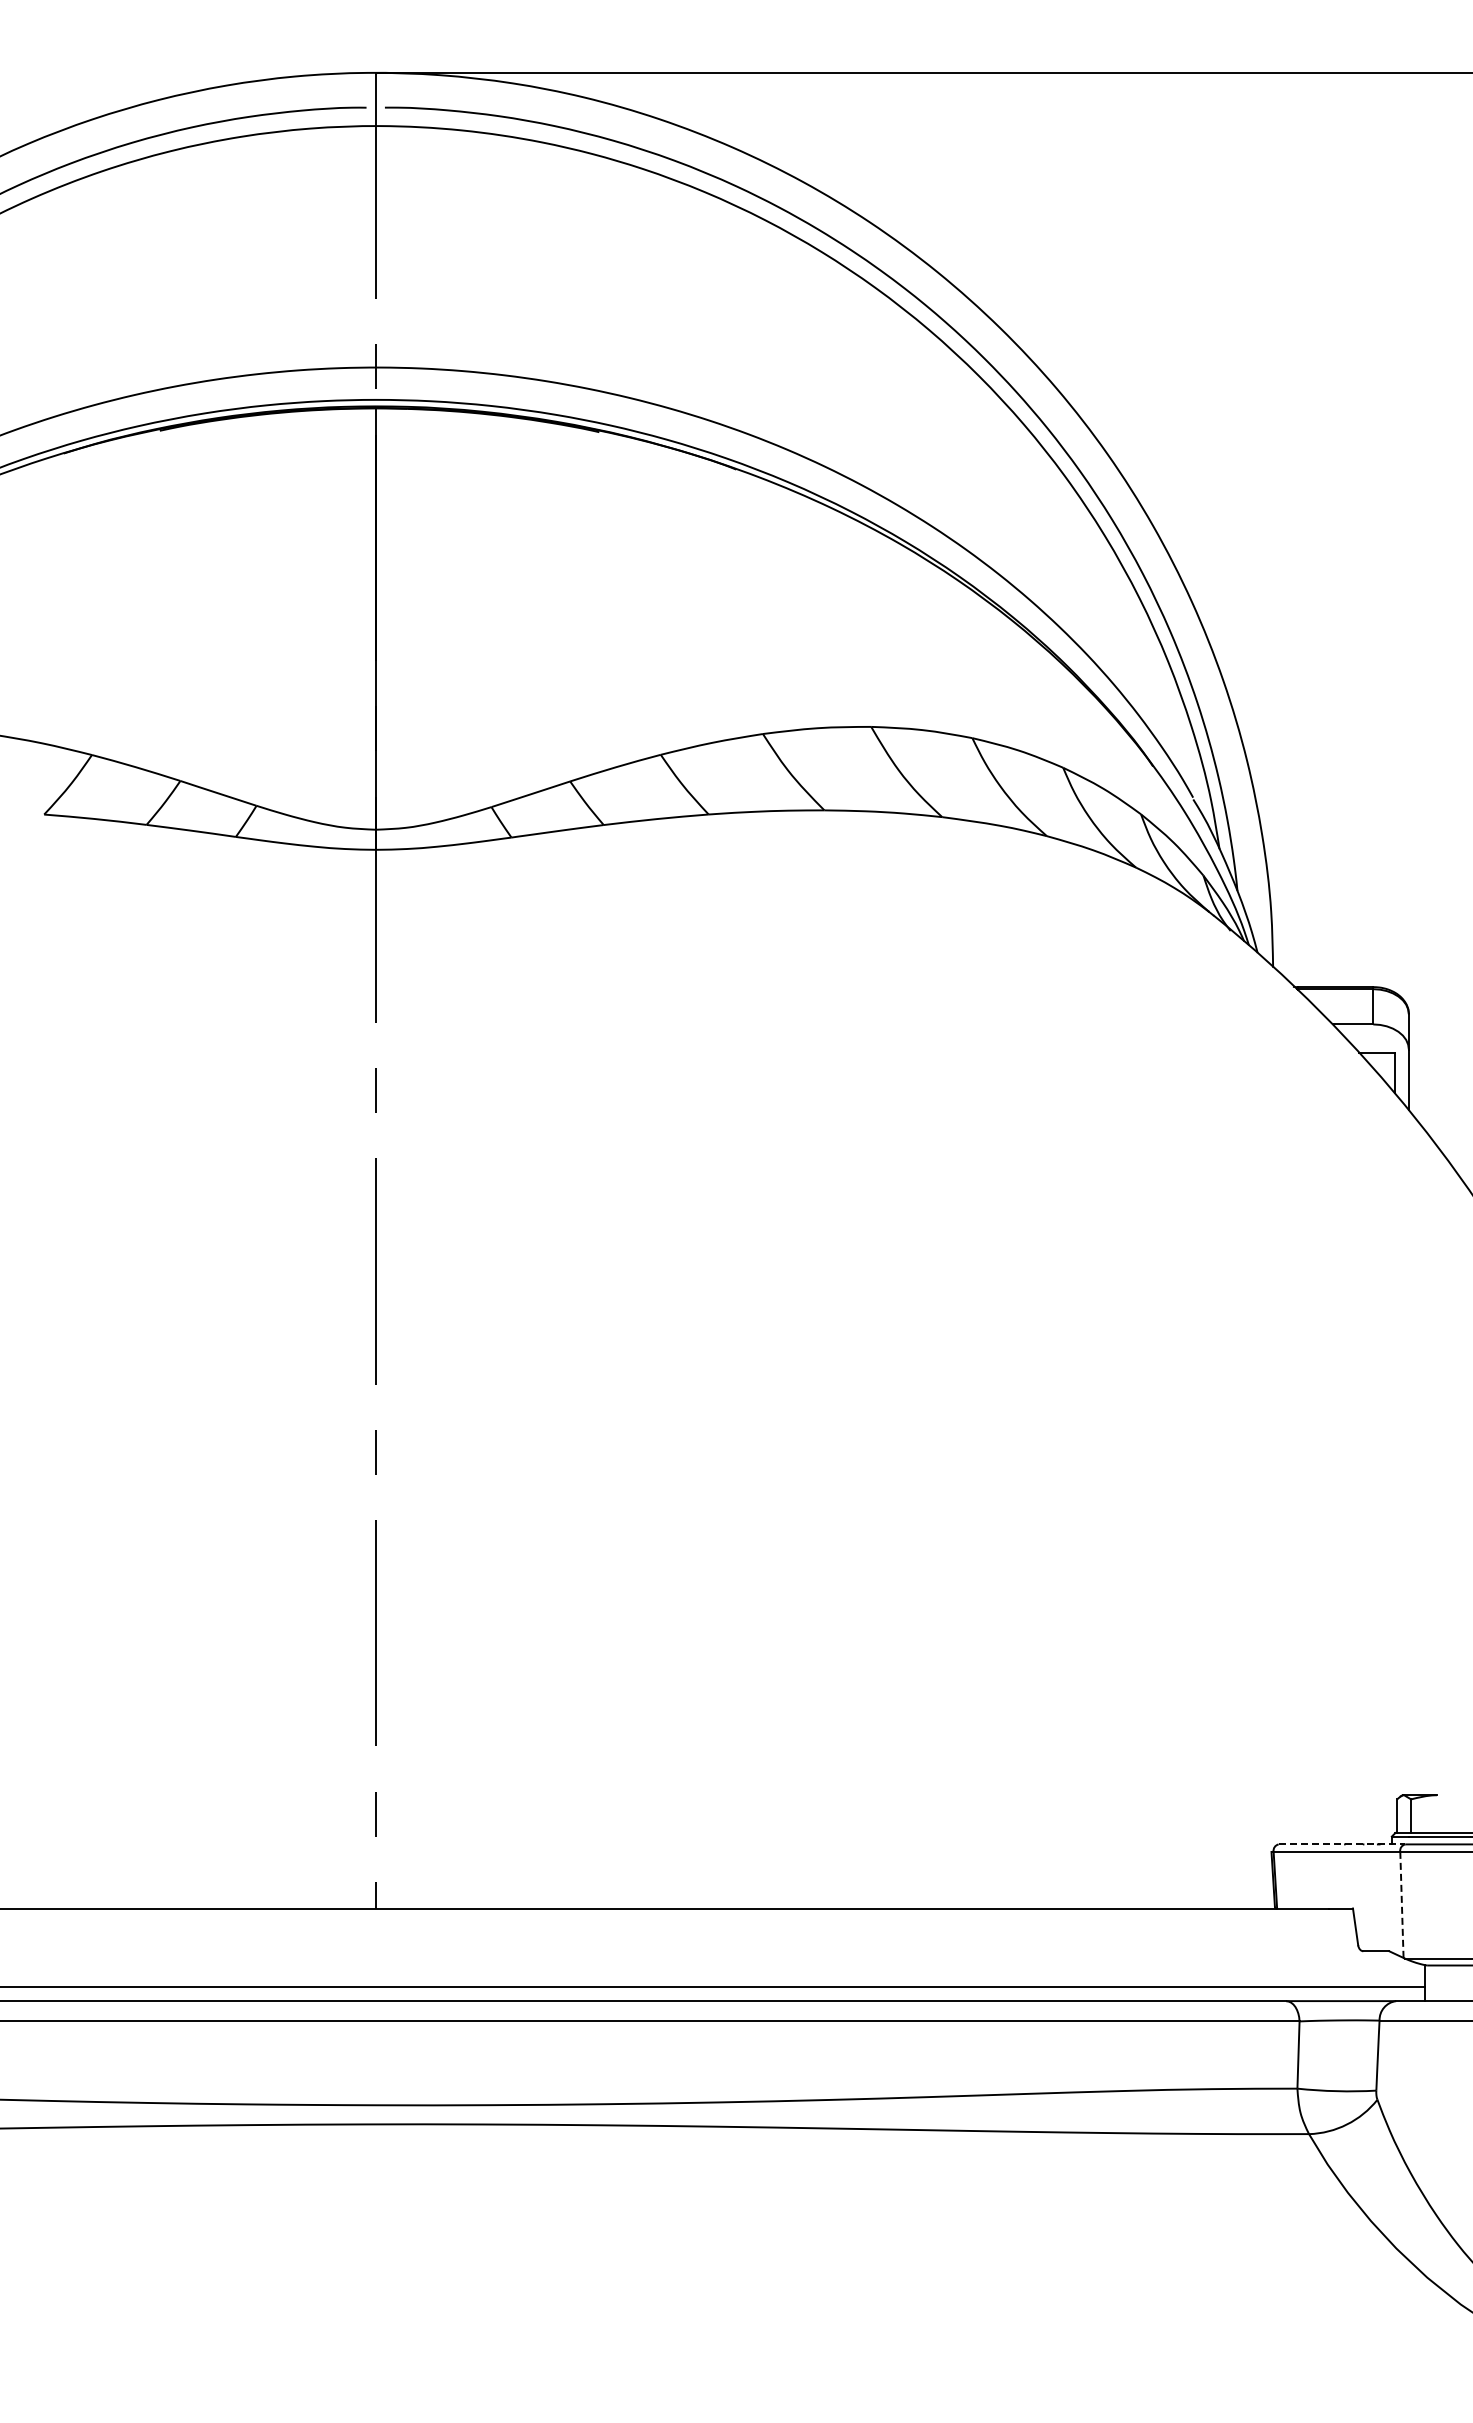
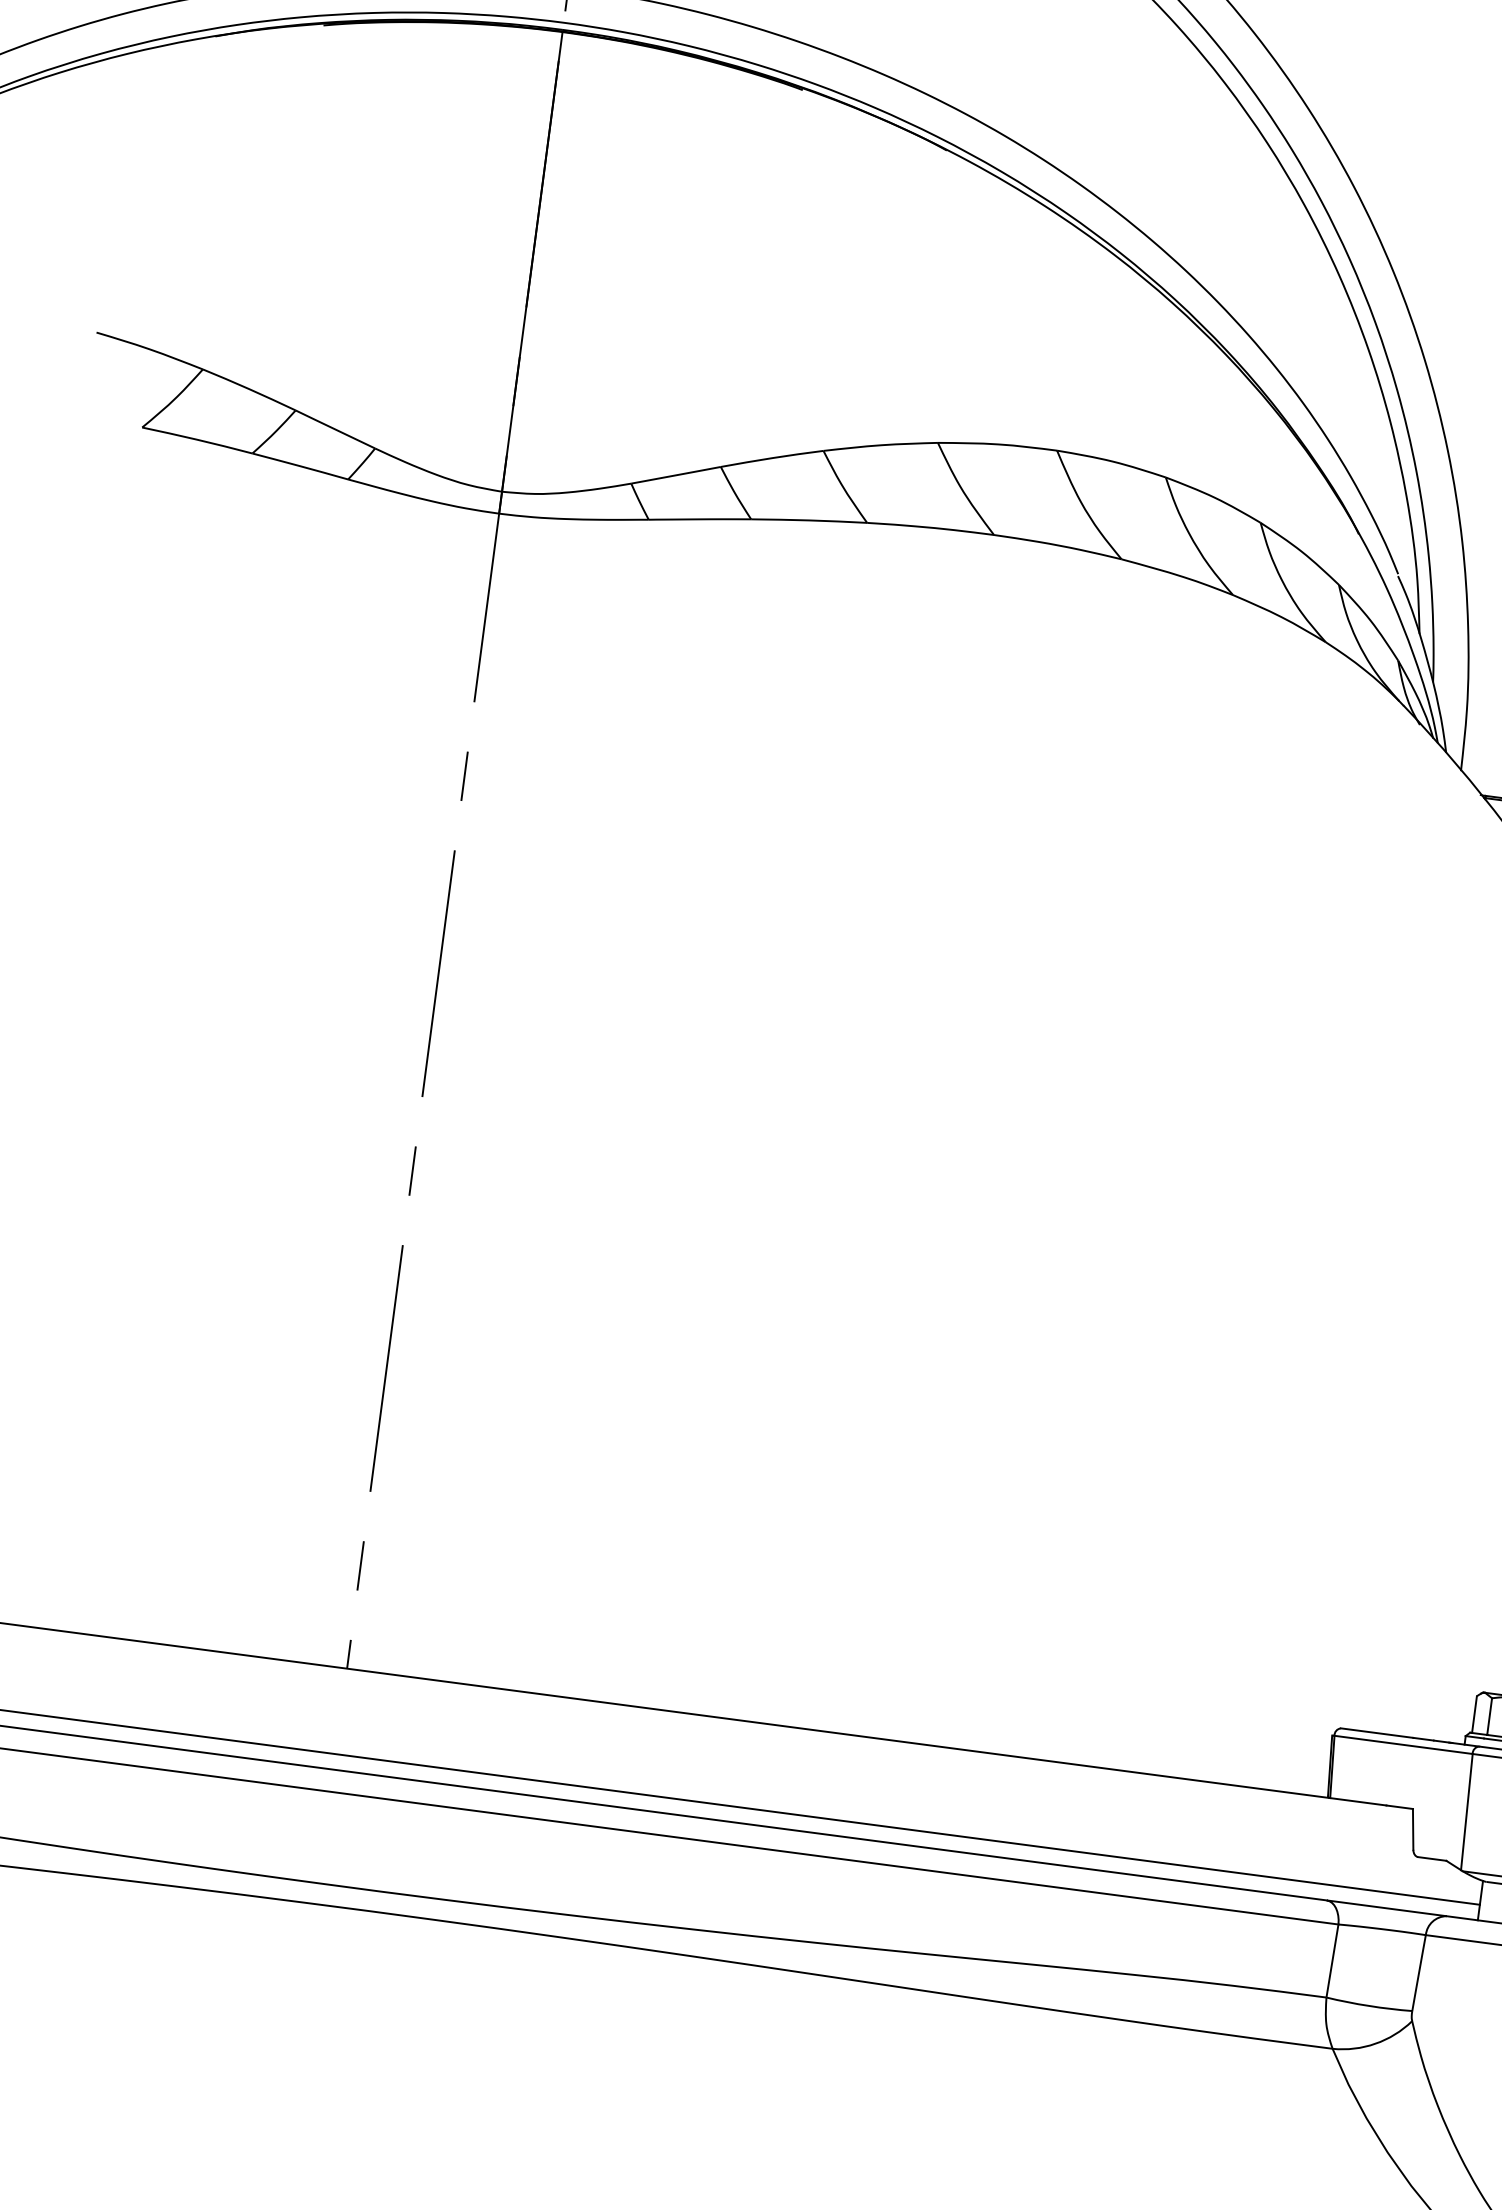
line: (1342, 1844) -> (1410, 1737), dashed -> solid
line: (1401, 1905) -> (1466, 1812), dashed -> solid

